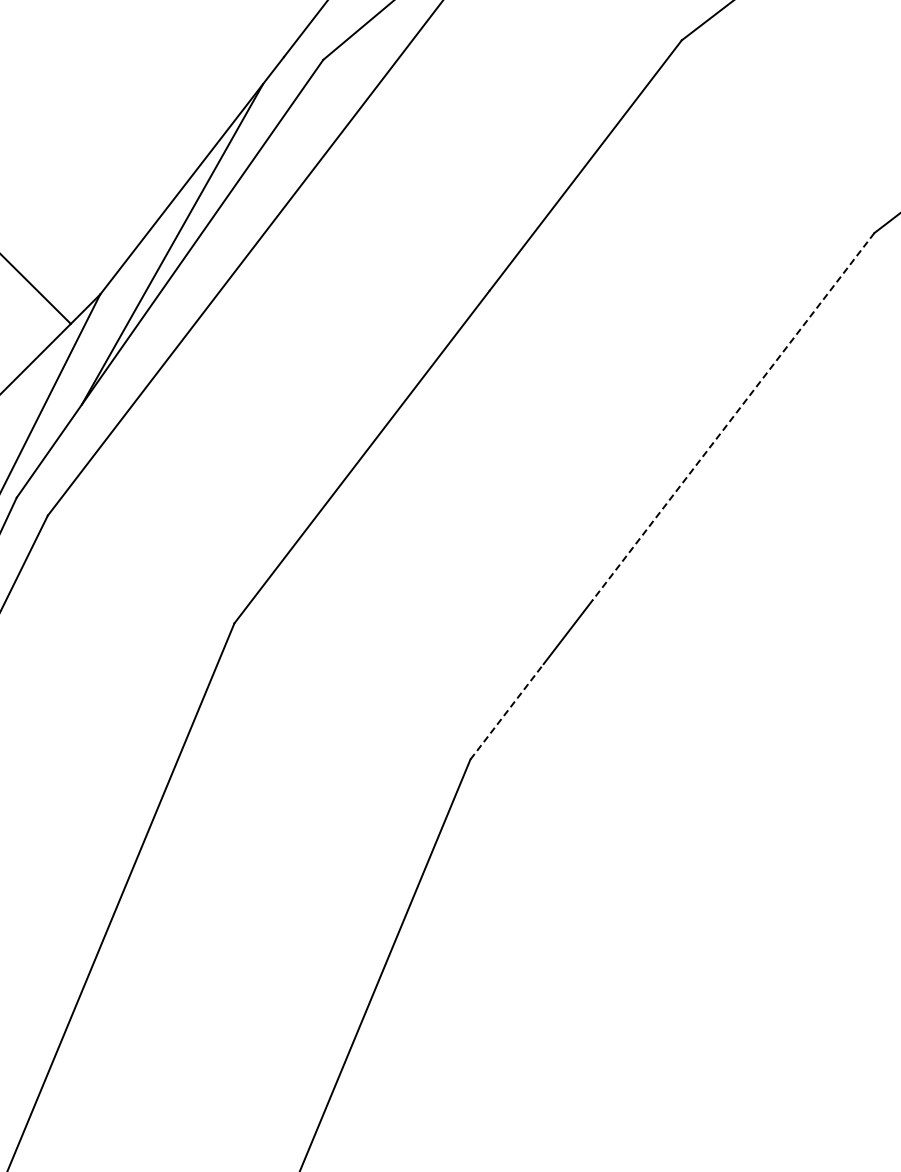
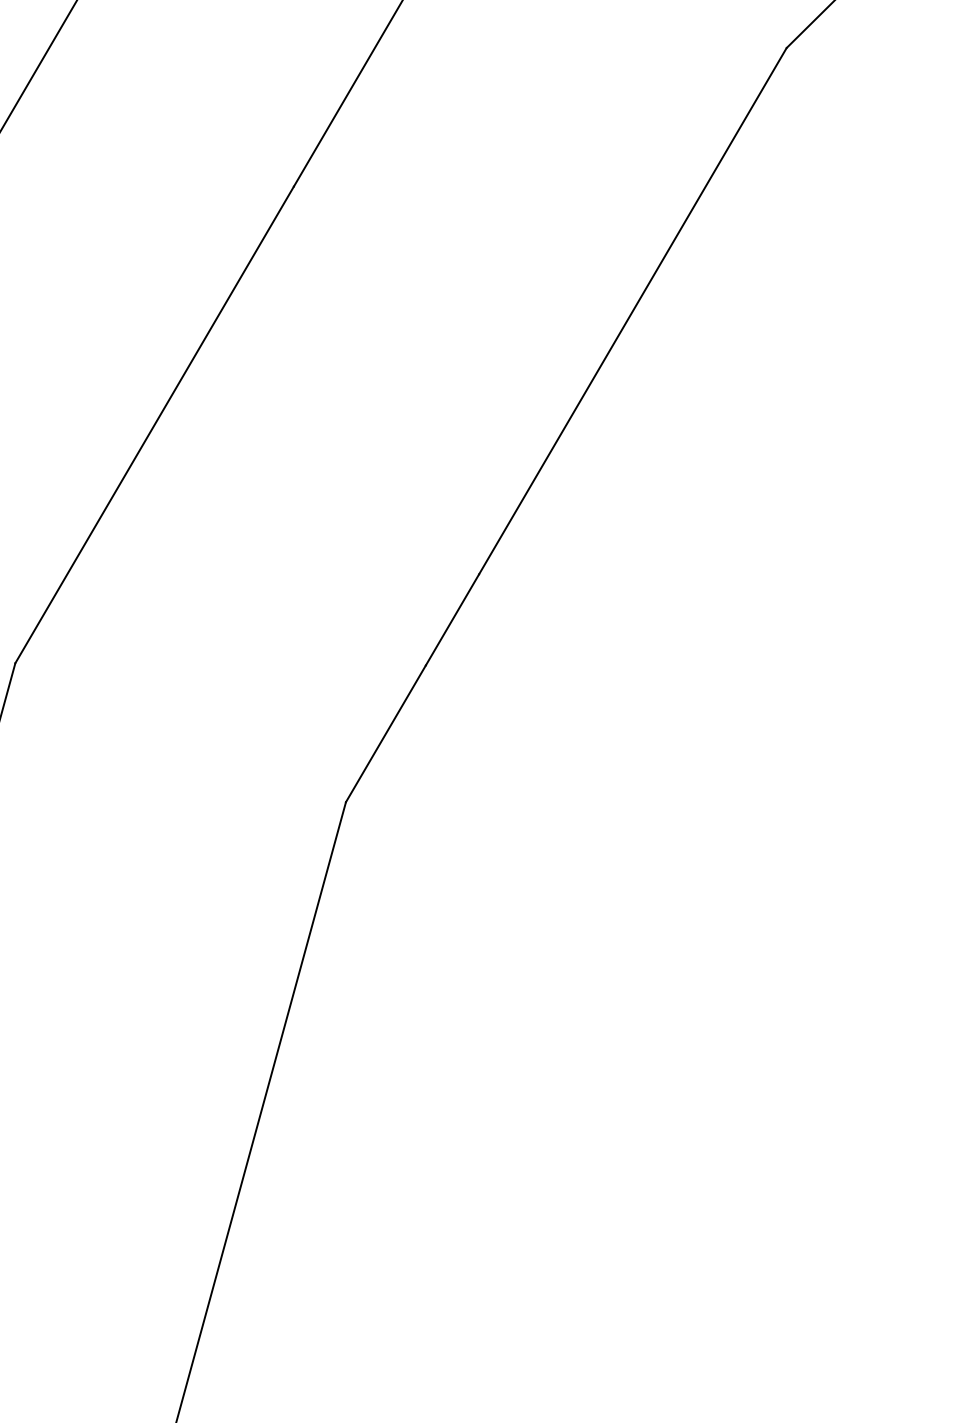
line: (733, 416) -> (632, 310), dashed -> solid
line: (507, 711) -> (386, 733), dashed -> solid

